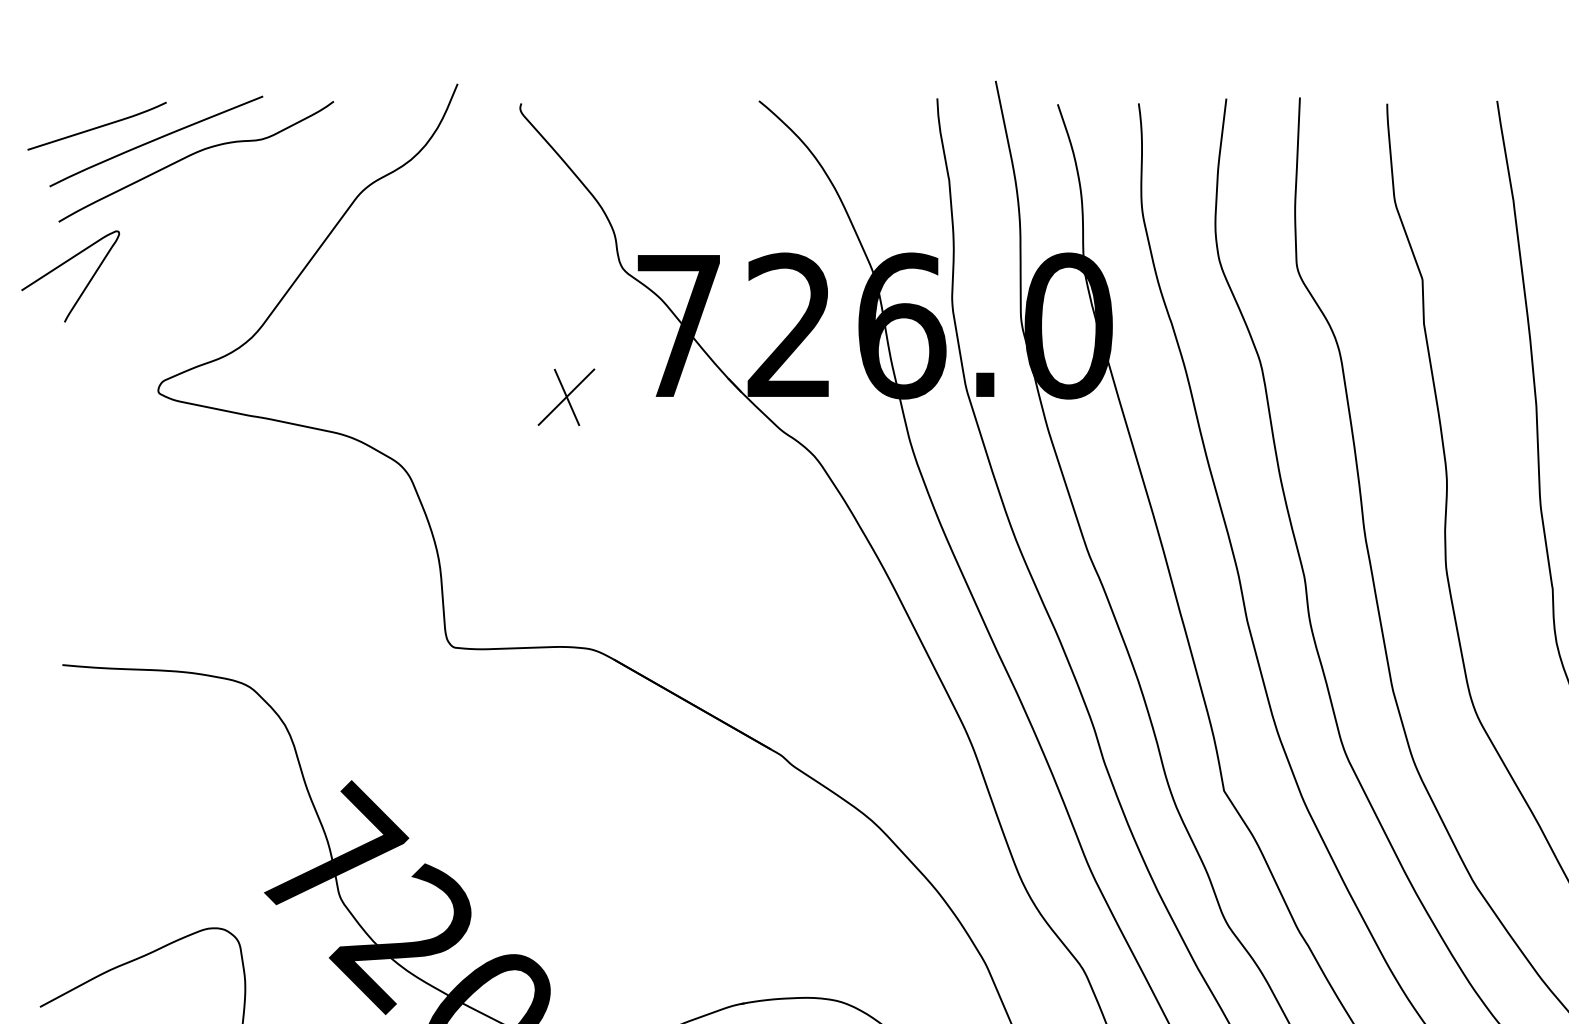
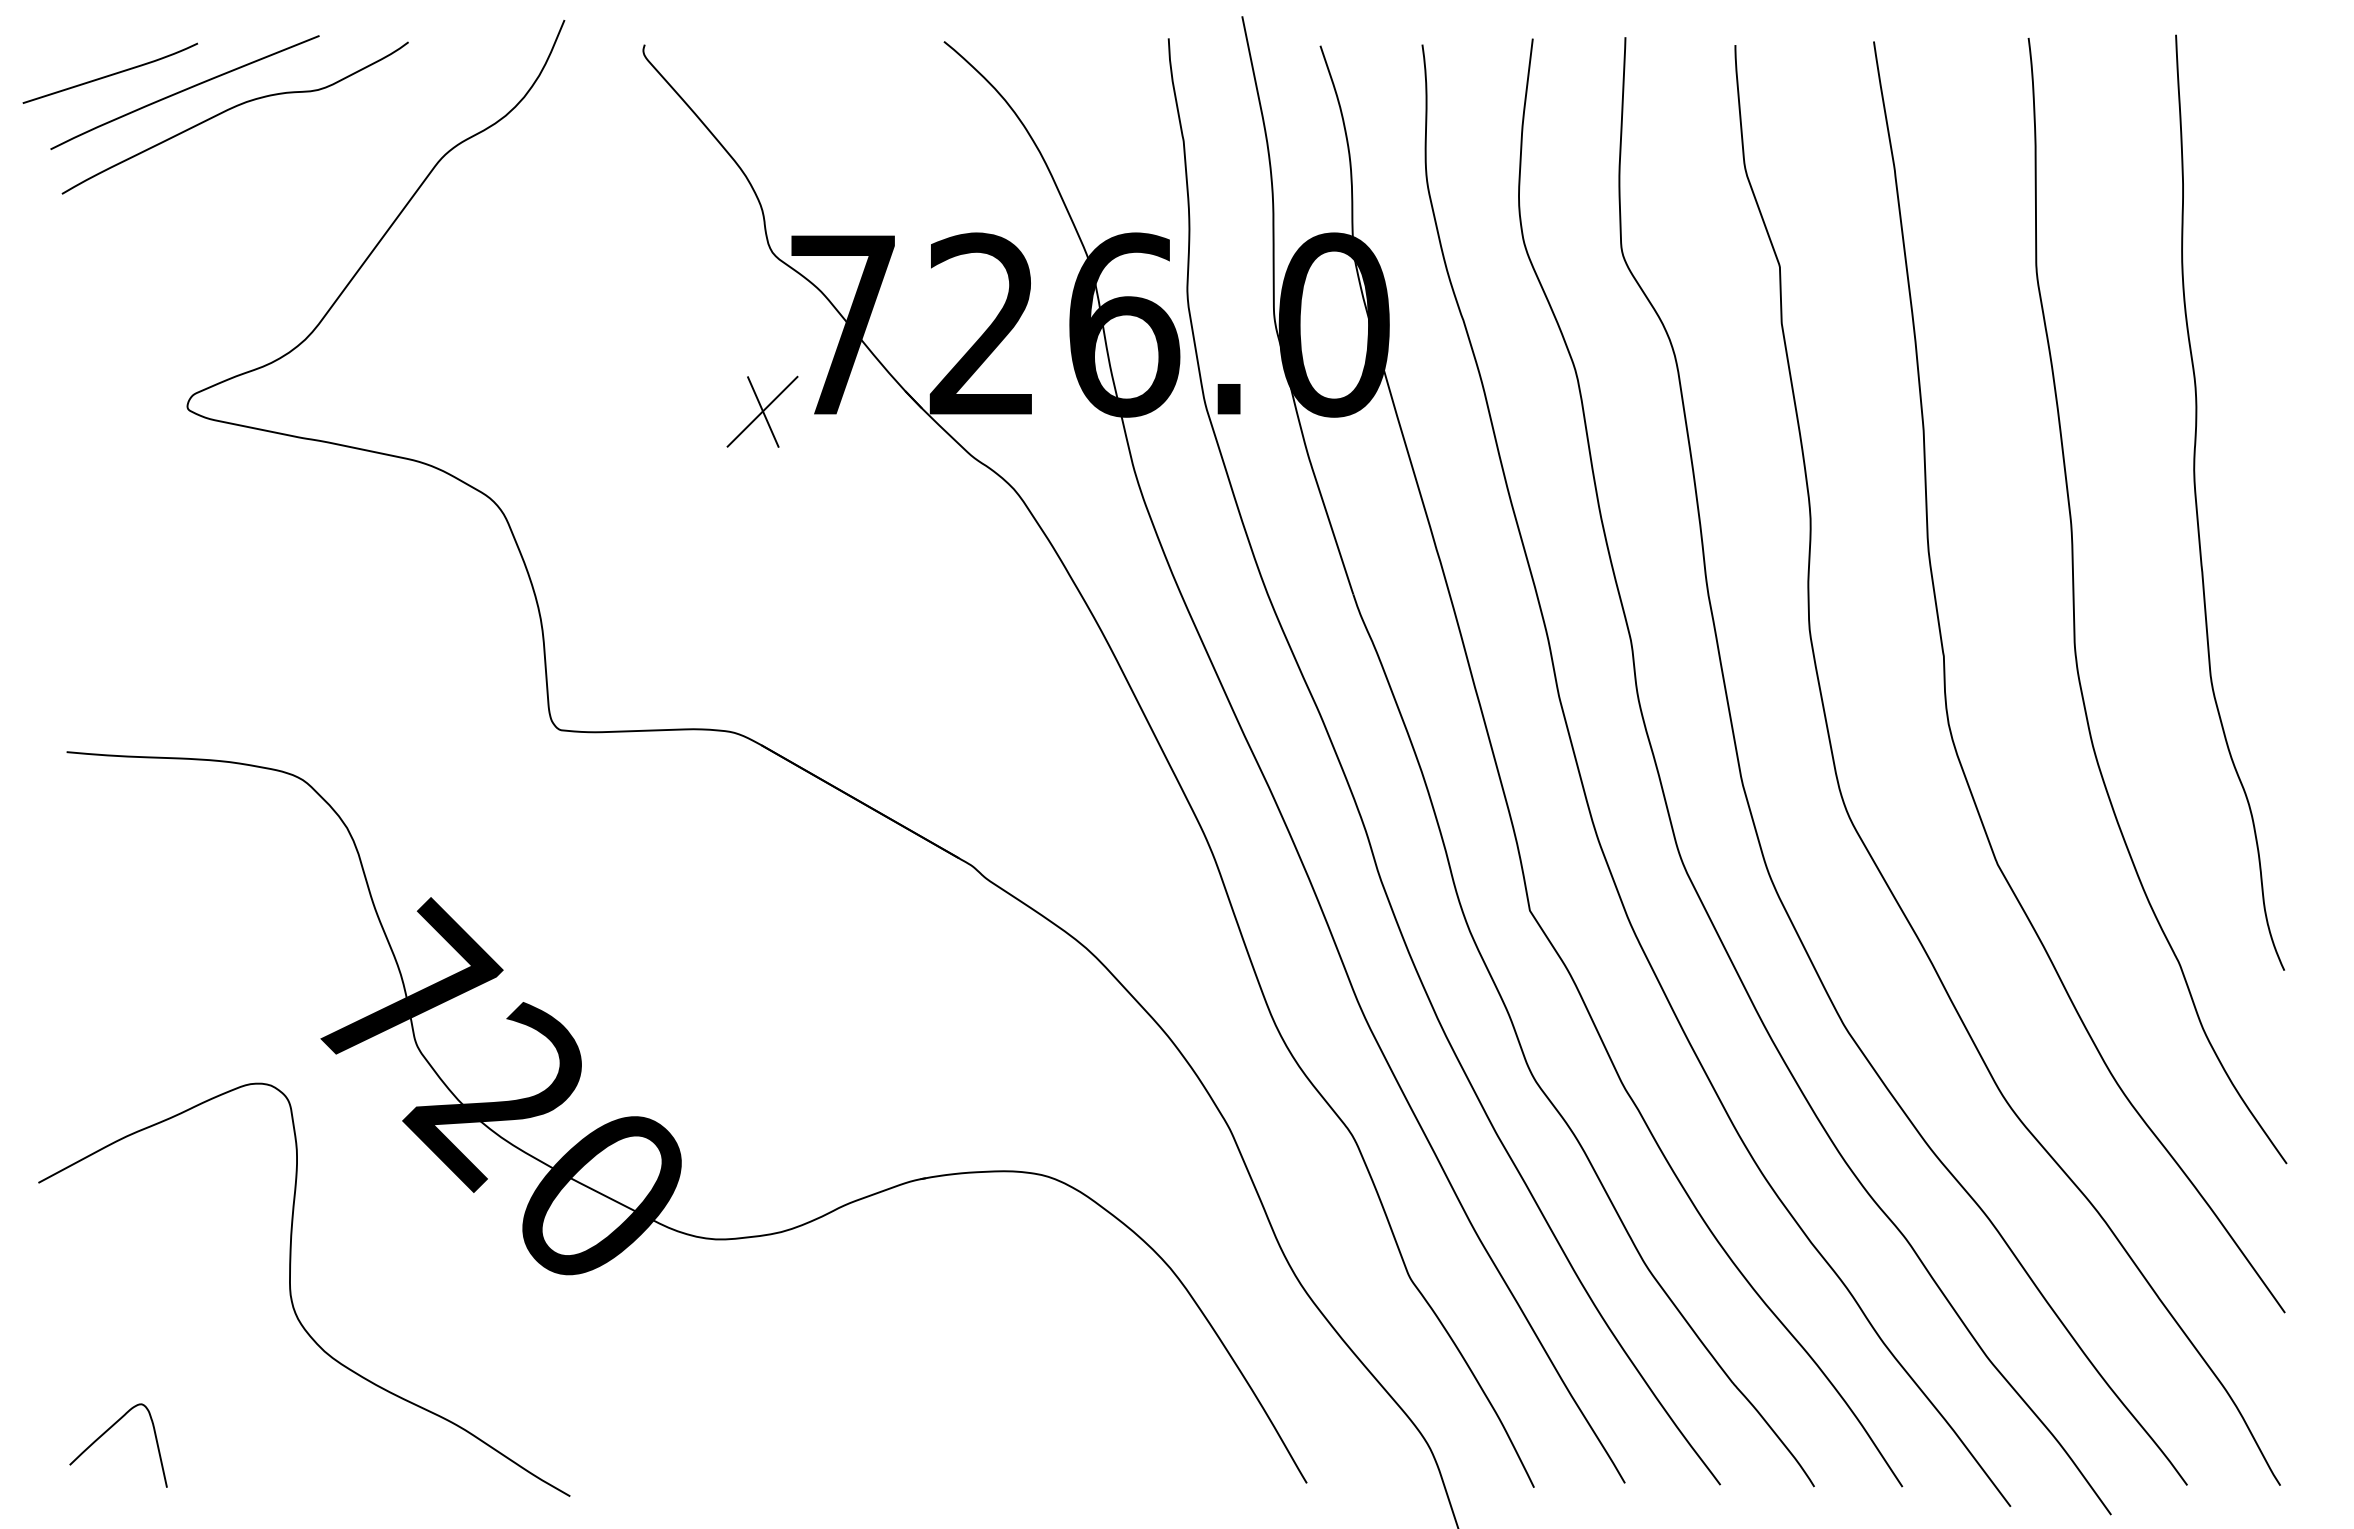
curve: (63, 264) -> (68, 247), removed
part: (566, 397) -> (762, 411), moved

